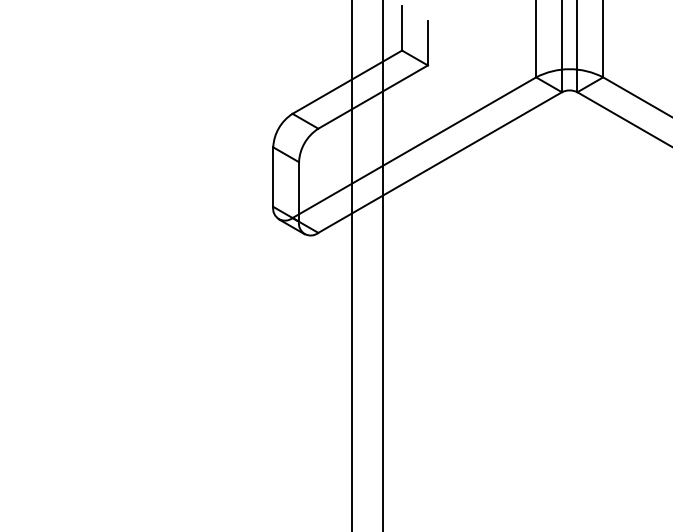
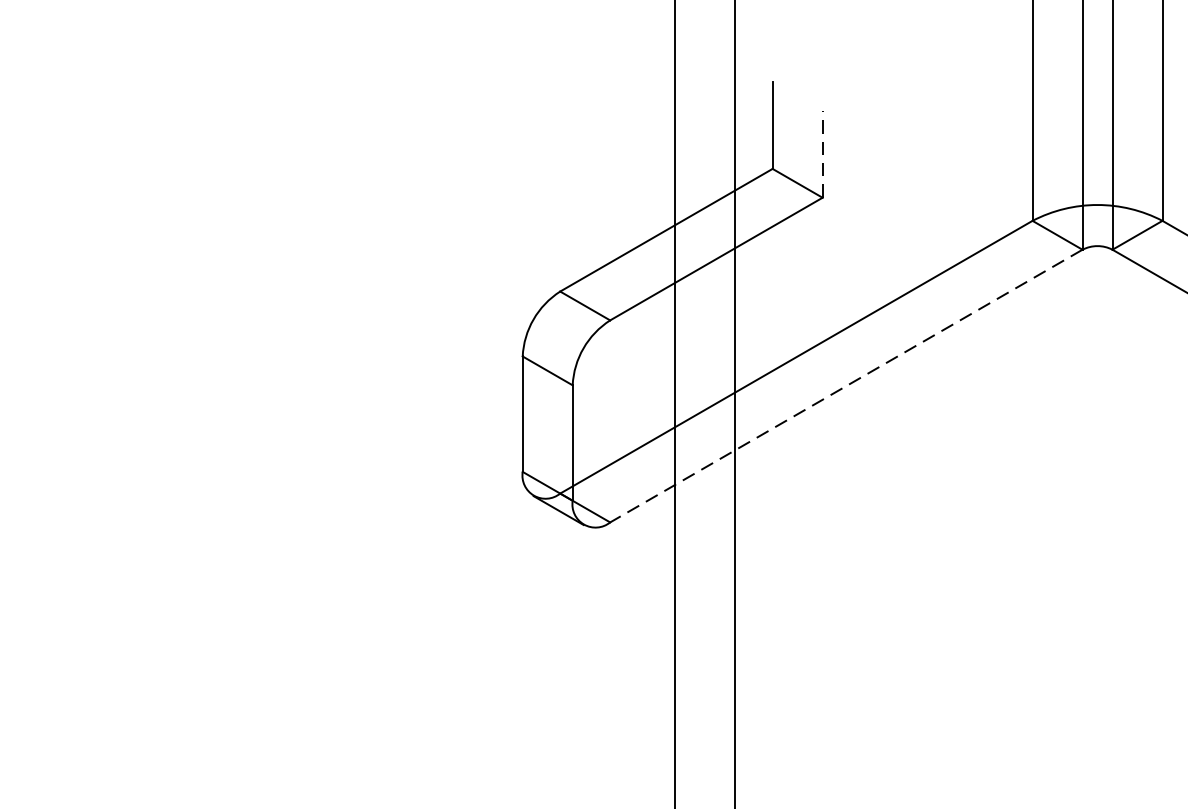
line: (427, 42) -> (821, 153), solid -> dashed
line: (440, 162) -> (847, 385), solid -> dashed

